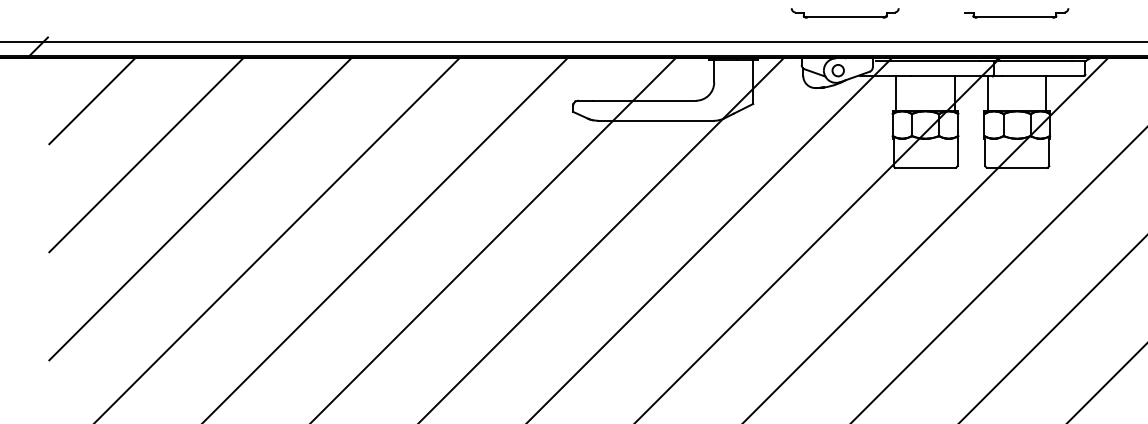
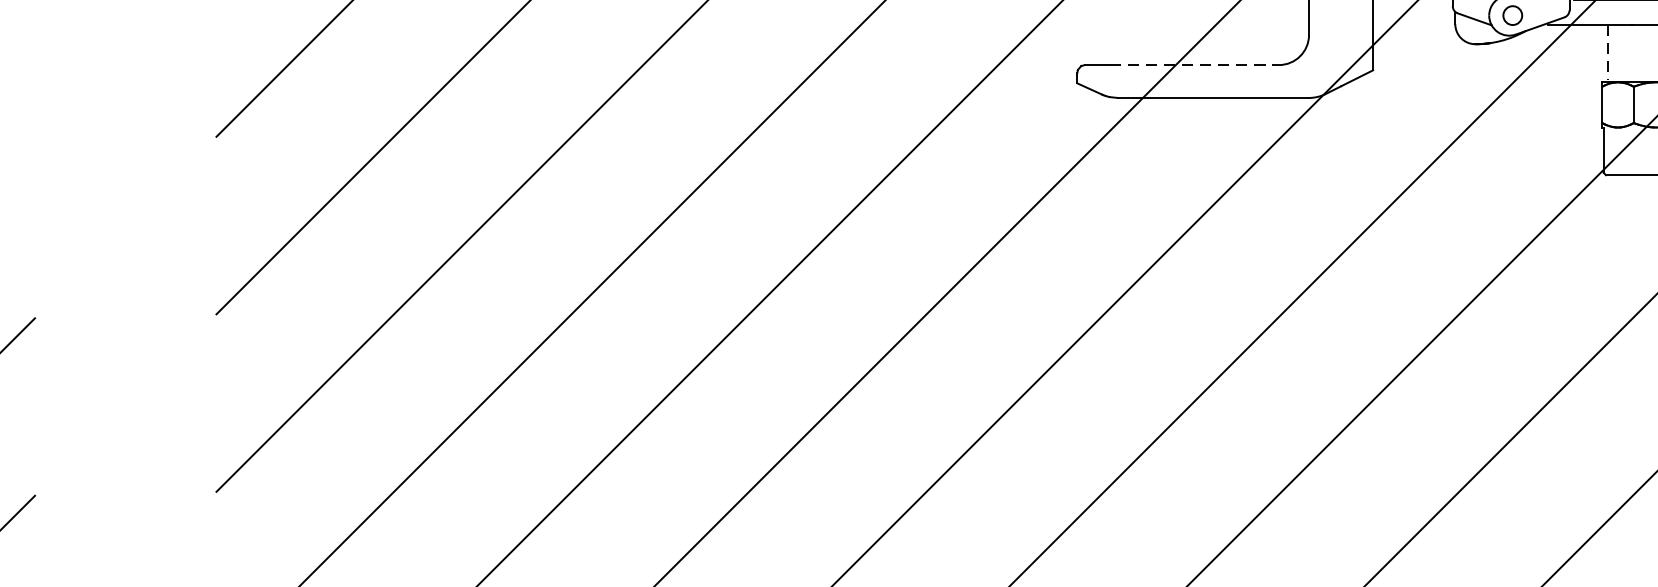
line: (896, 93) -> (1608, 53), solid -> dashed
line: (644, 100) -> (1194, 64), solid -> dashed

